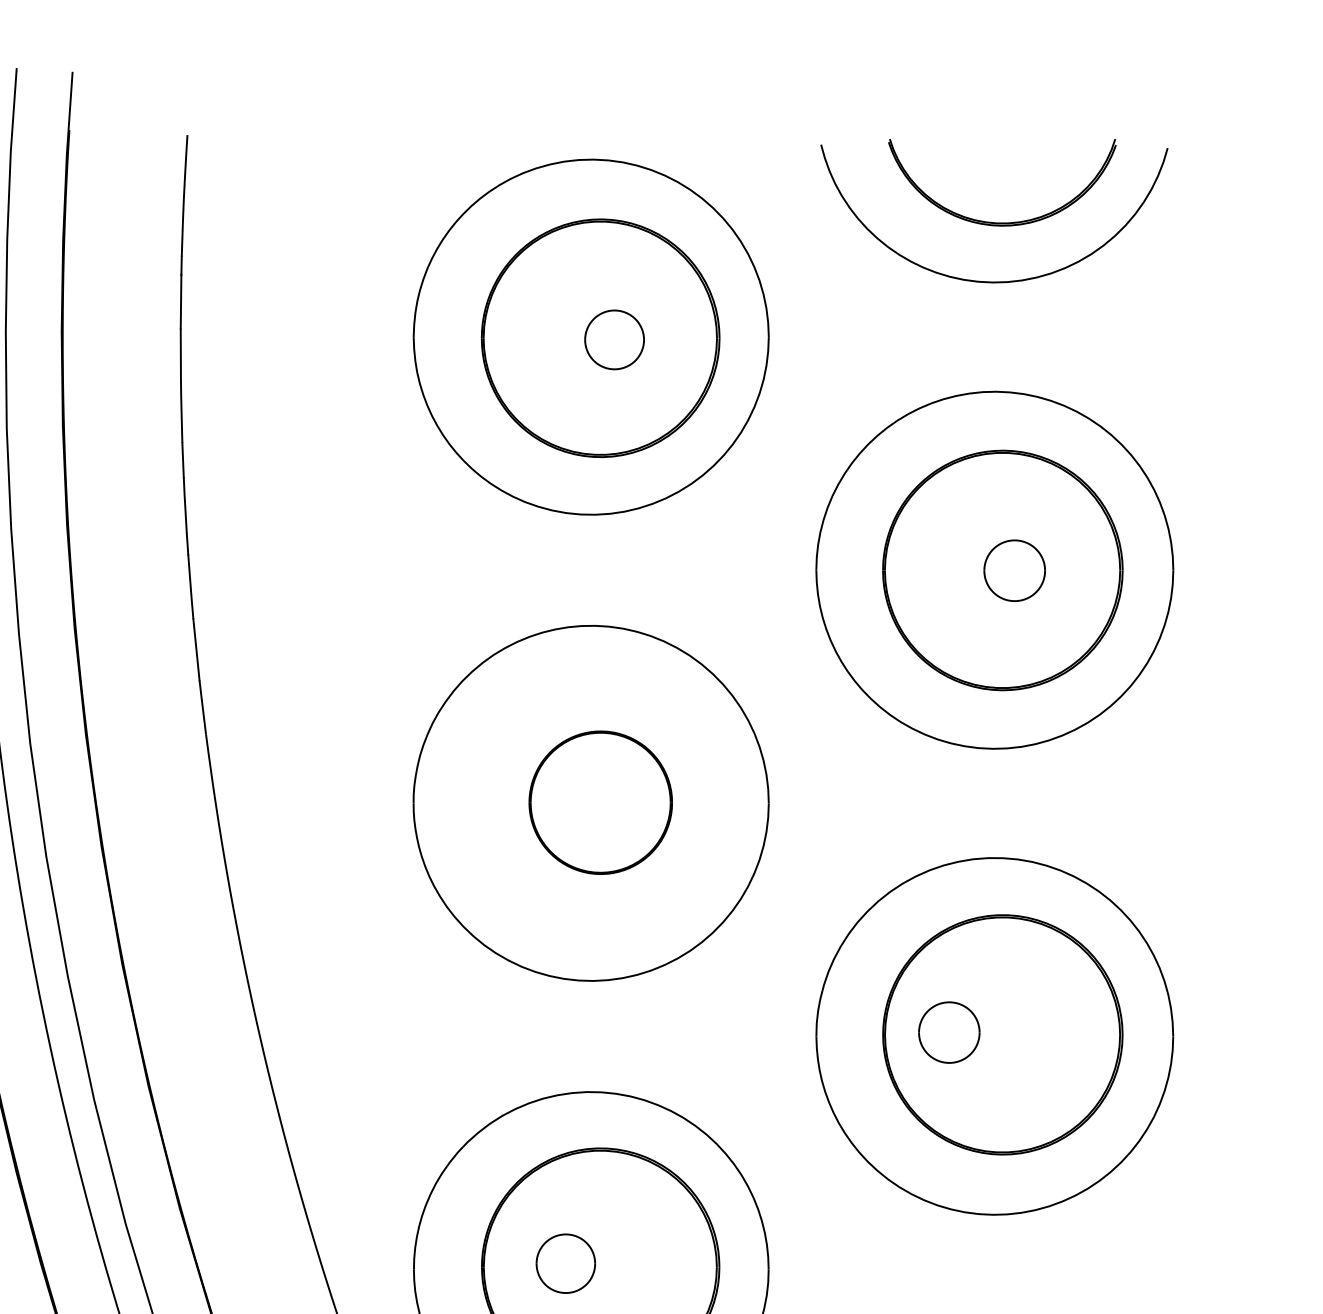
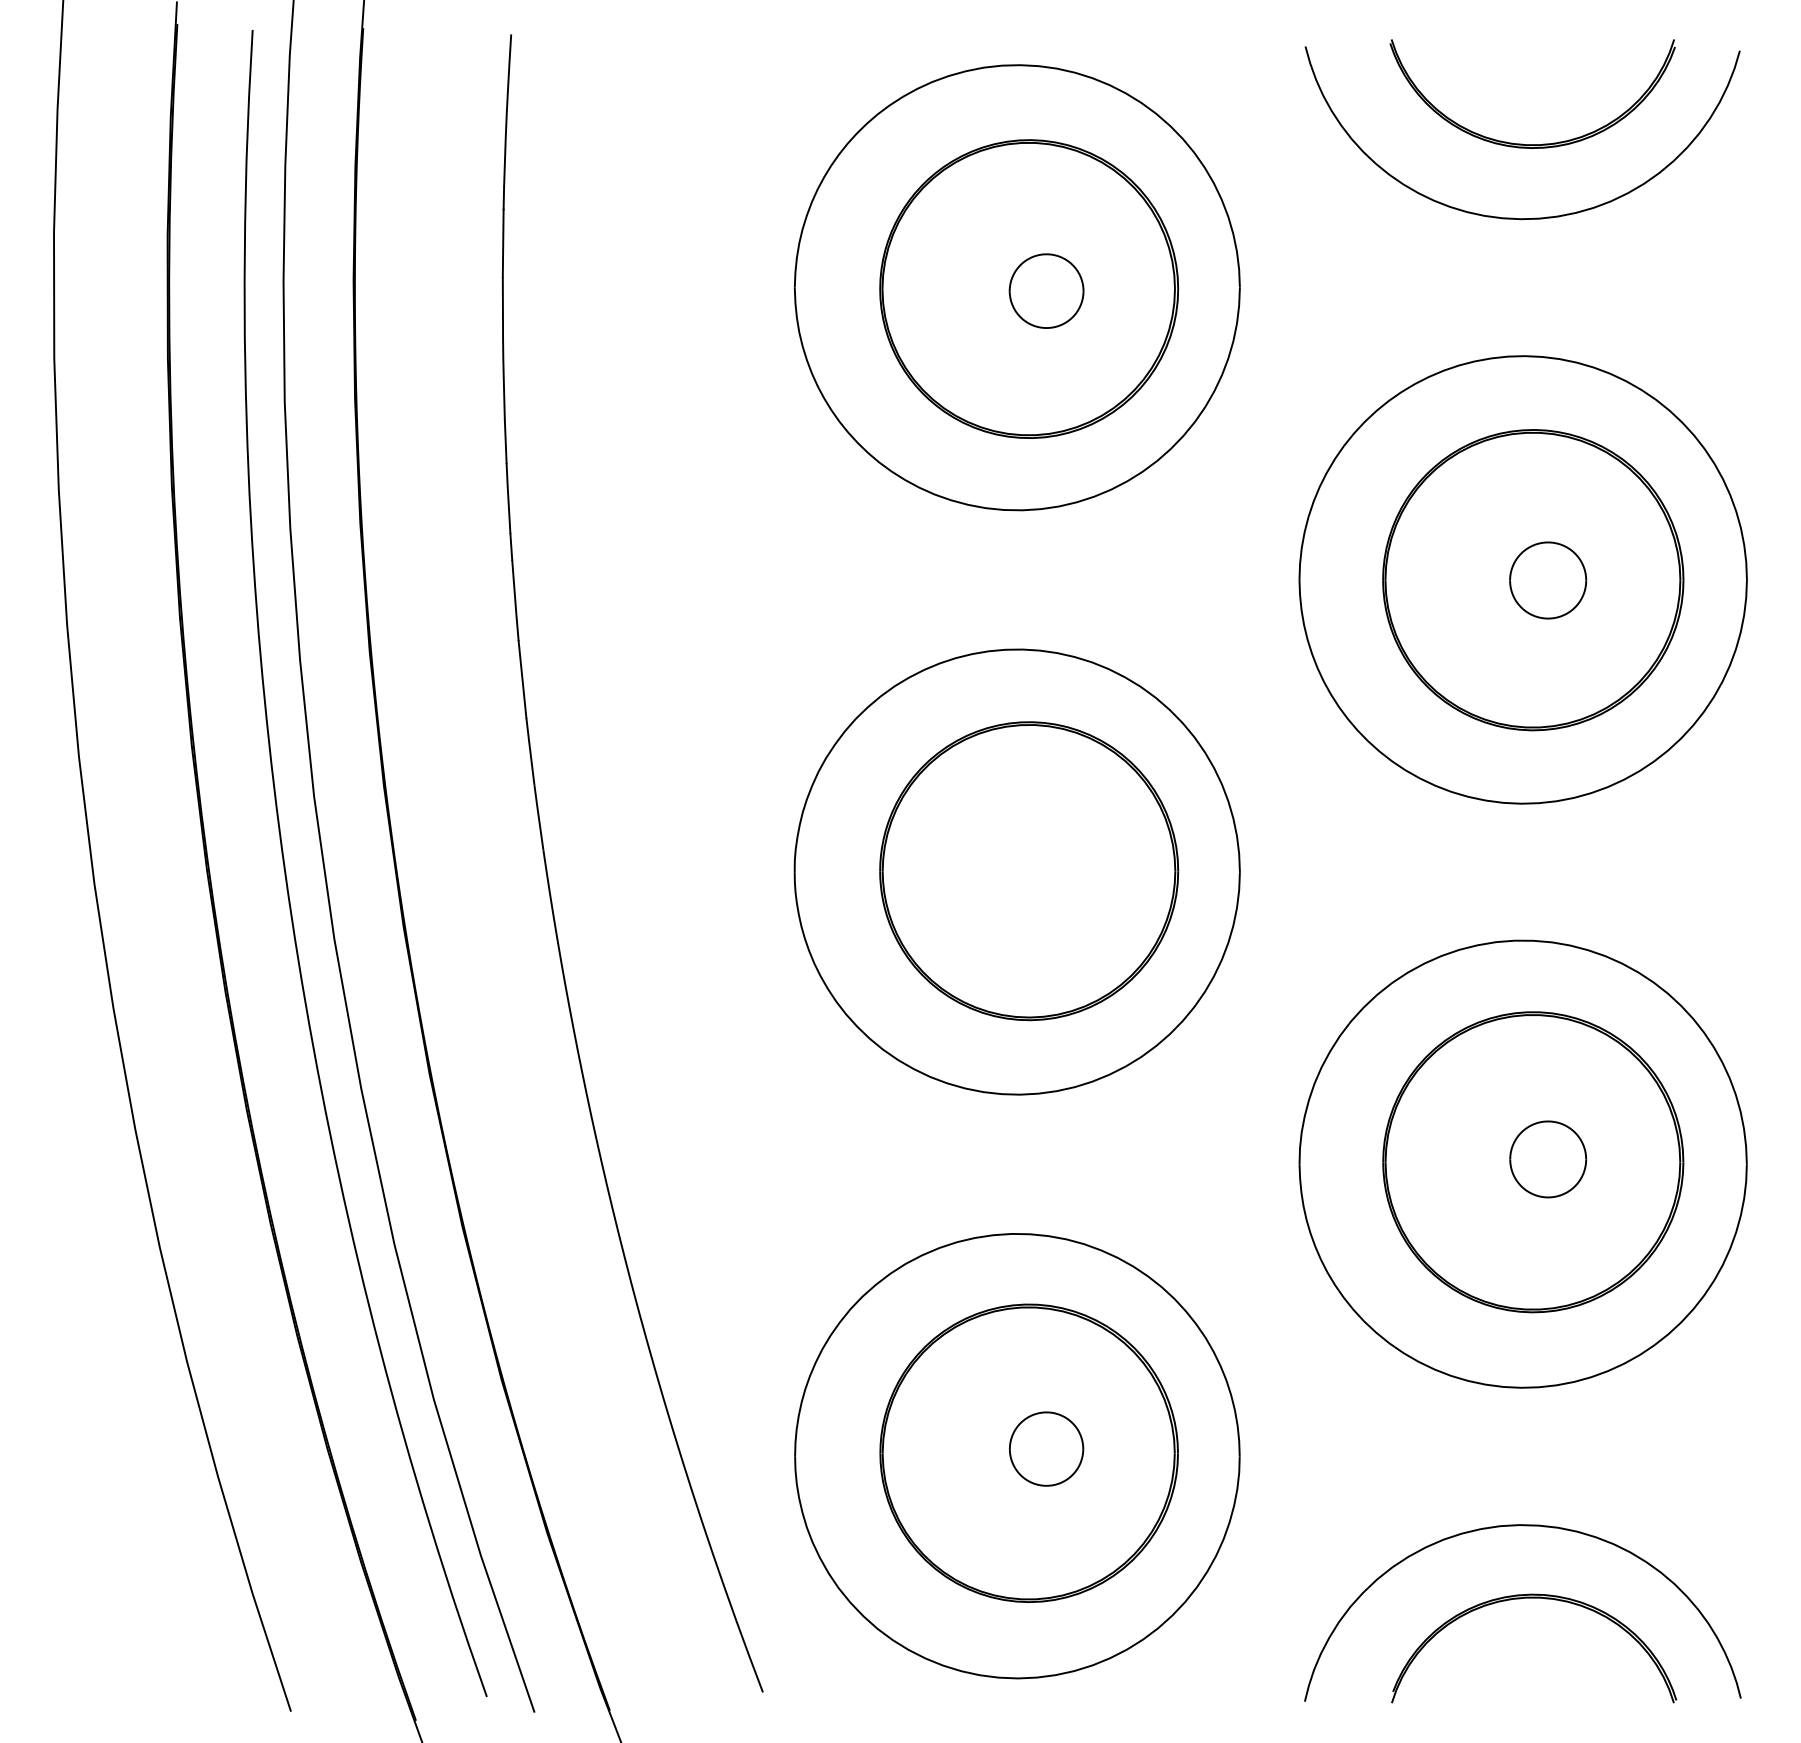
part: (600, 802) -> (1029, 871), size x1.67
part: (949, 1032) -> (1548, 1159), moved
part: (565, 1263) -> (1046, 1448), moved

